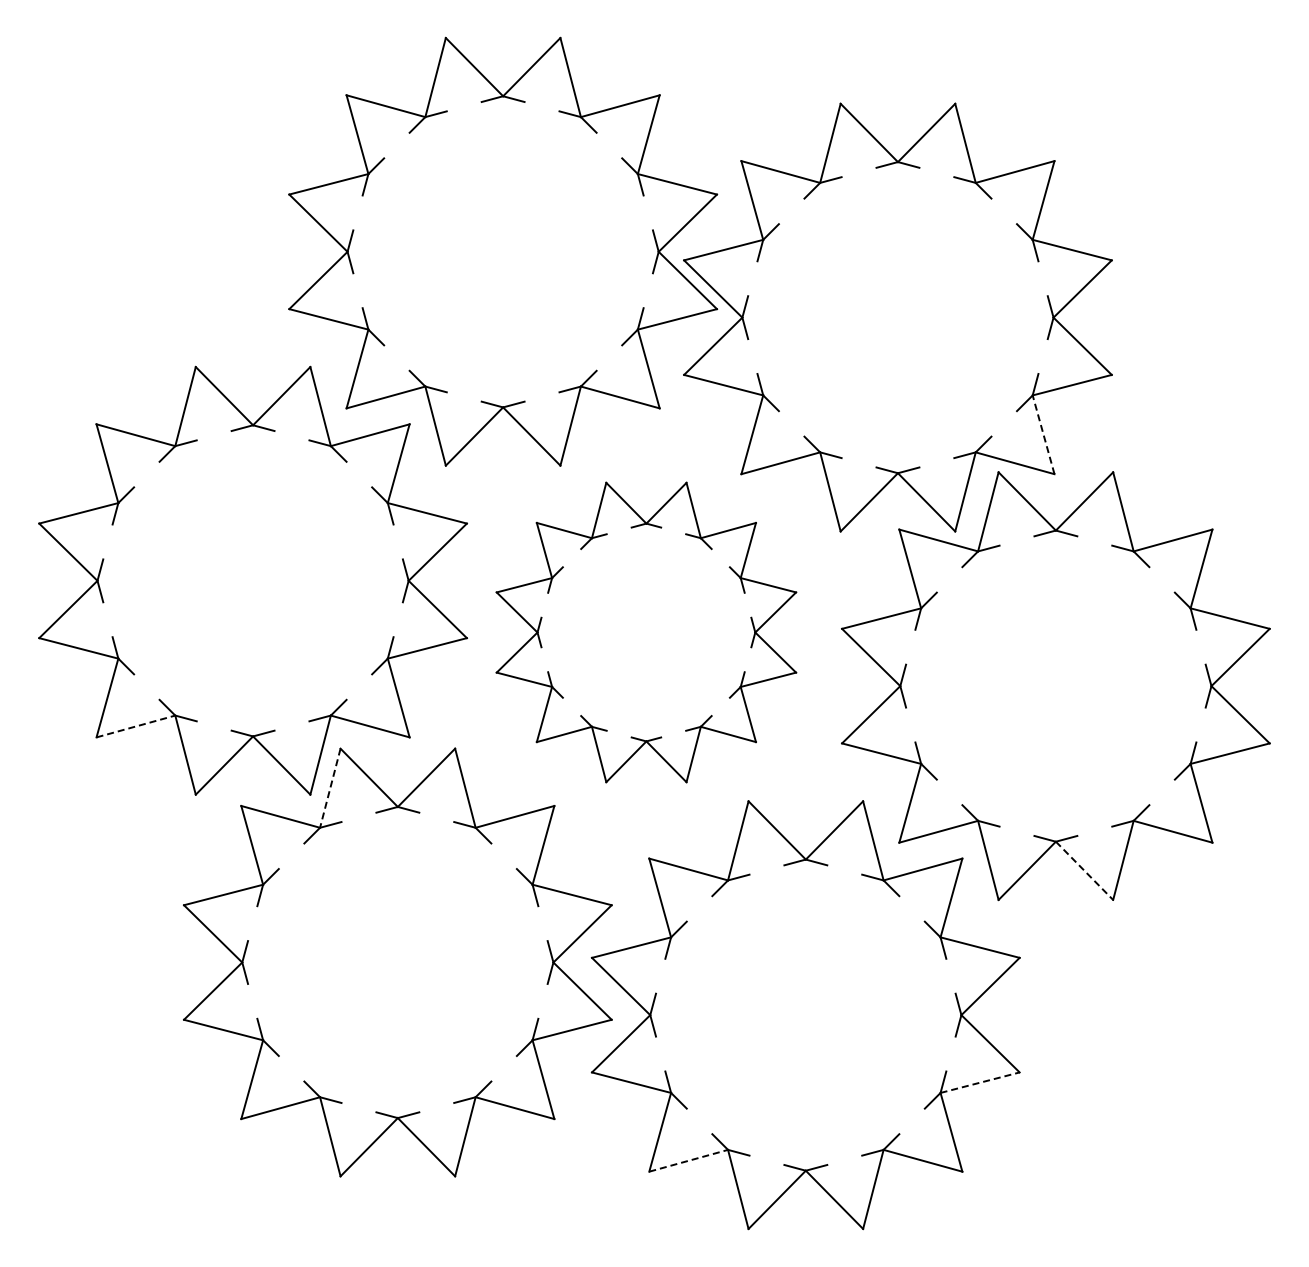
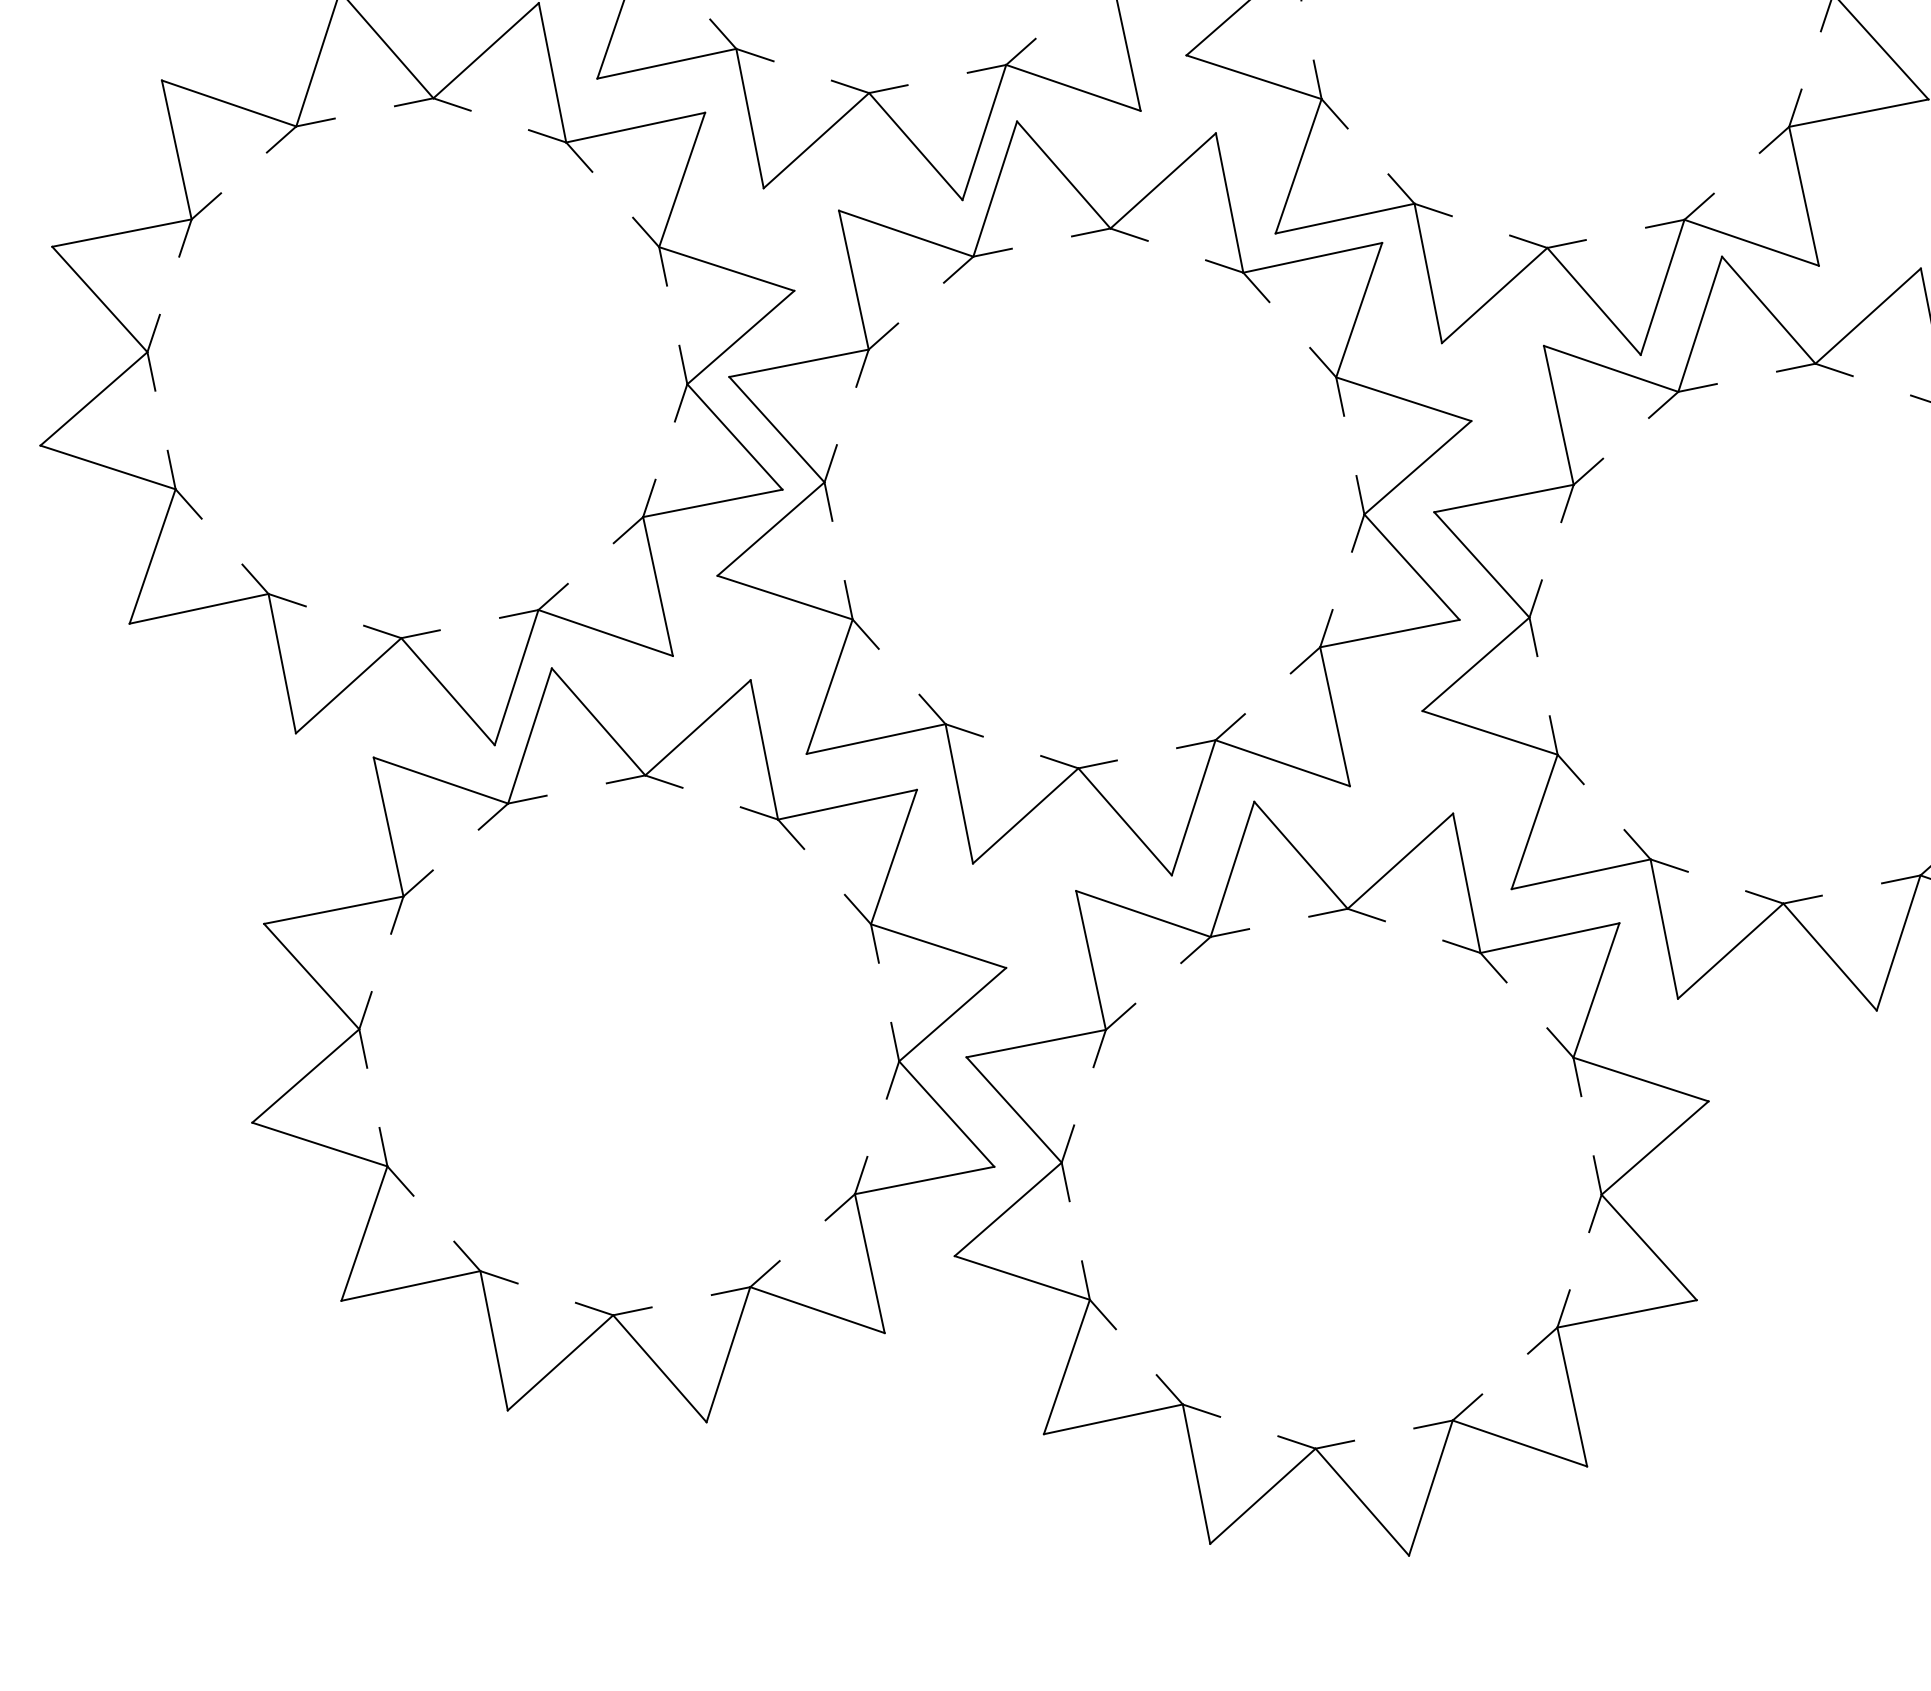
line: (1043, 434) -> (1803, 195), dashed -> solid
part: (646, 632) -> (1094, 498), size x1.43
line: (135, 726) -> (198, 608), dashed -> solid
line: (330, 788) -> (530, 736), dashed -> solid
line: (1084, 870) -> (1830, 956), dashed -> solid
line: (980, 1082) -> (1627, 1313), dashed -> solid
line: (688, 1160) -> (1113, 1418), dashed -> solid

